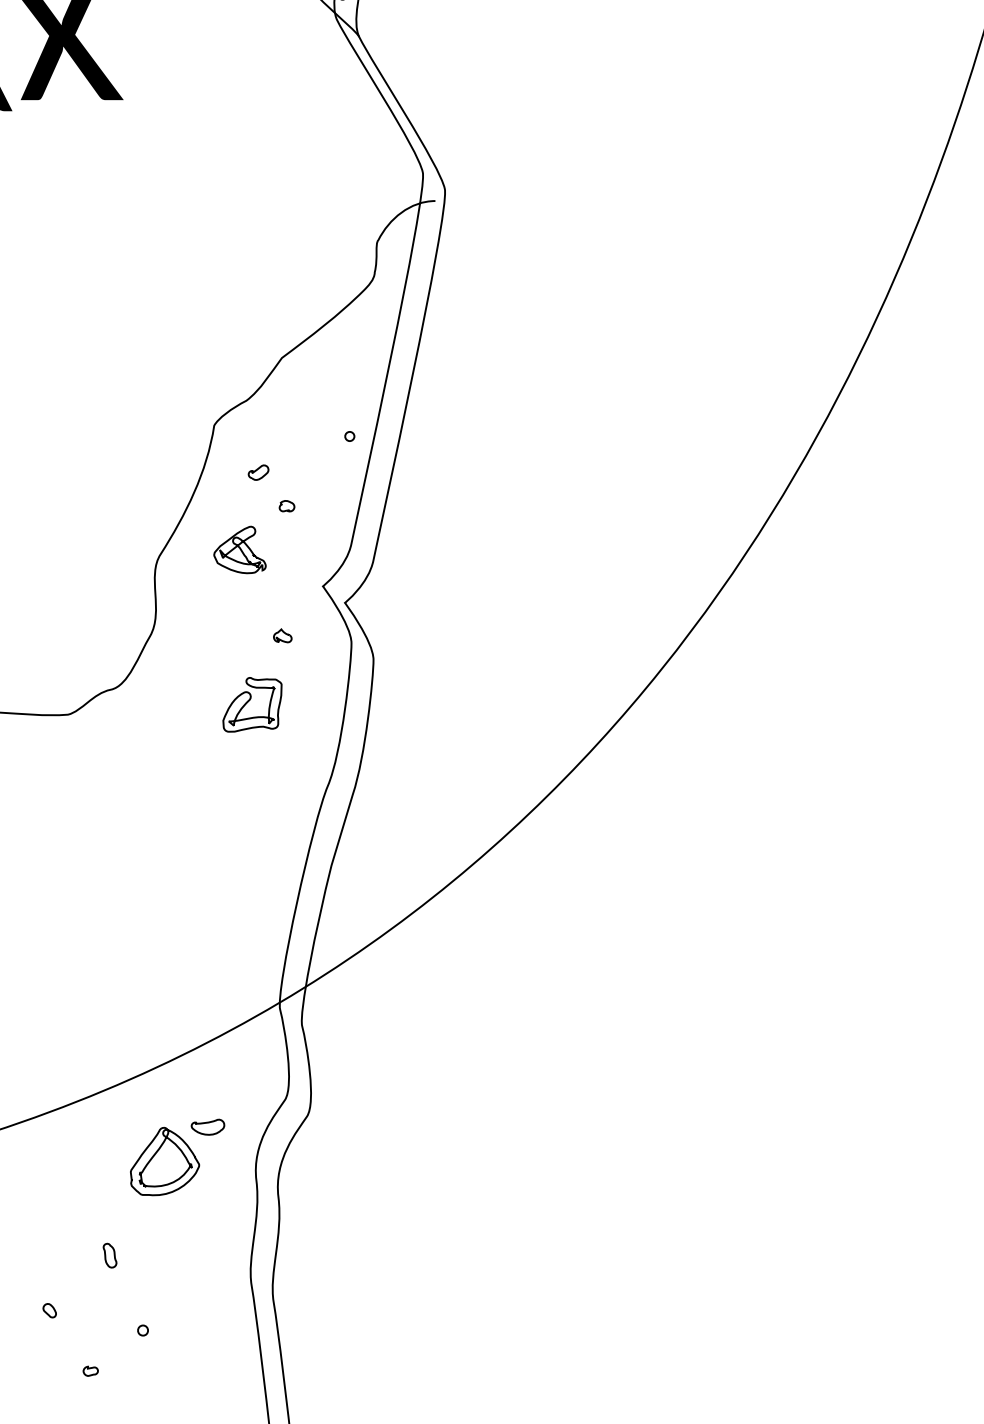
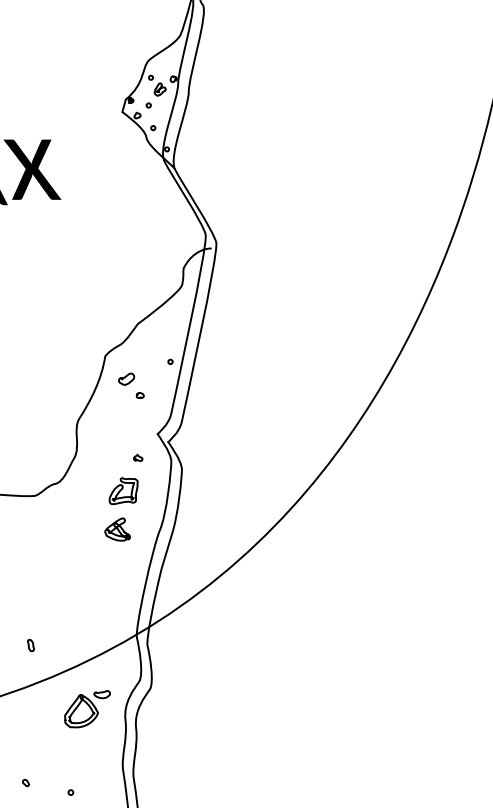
part: (258, 473) -> (126, 379), size x1.6
part: (239, 549) -> (117, 529), moved
part: (108, 1255) -> (30, 645), moved

